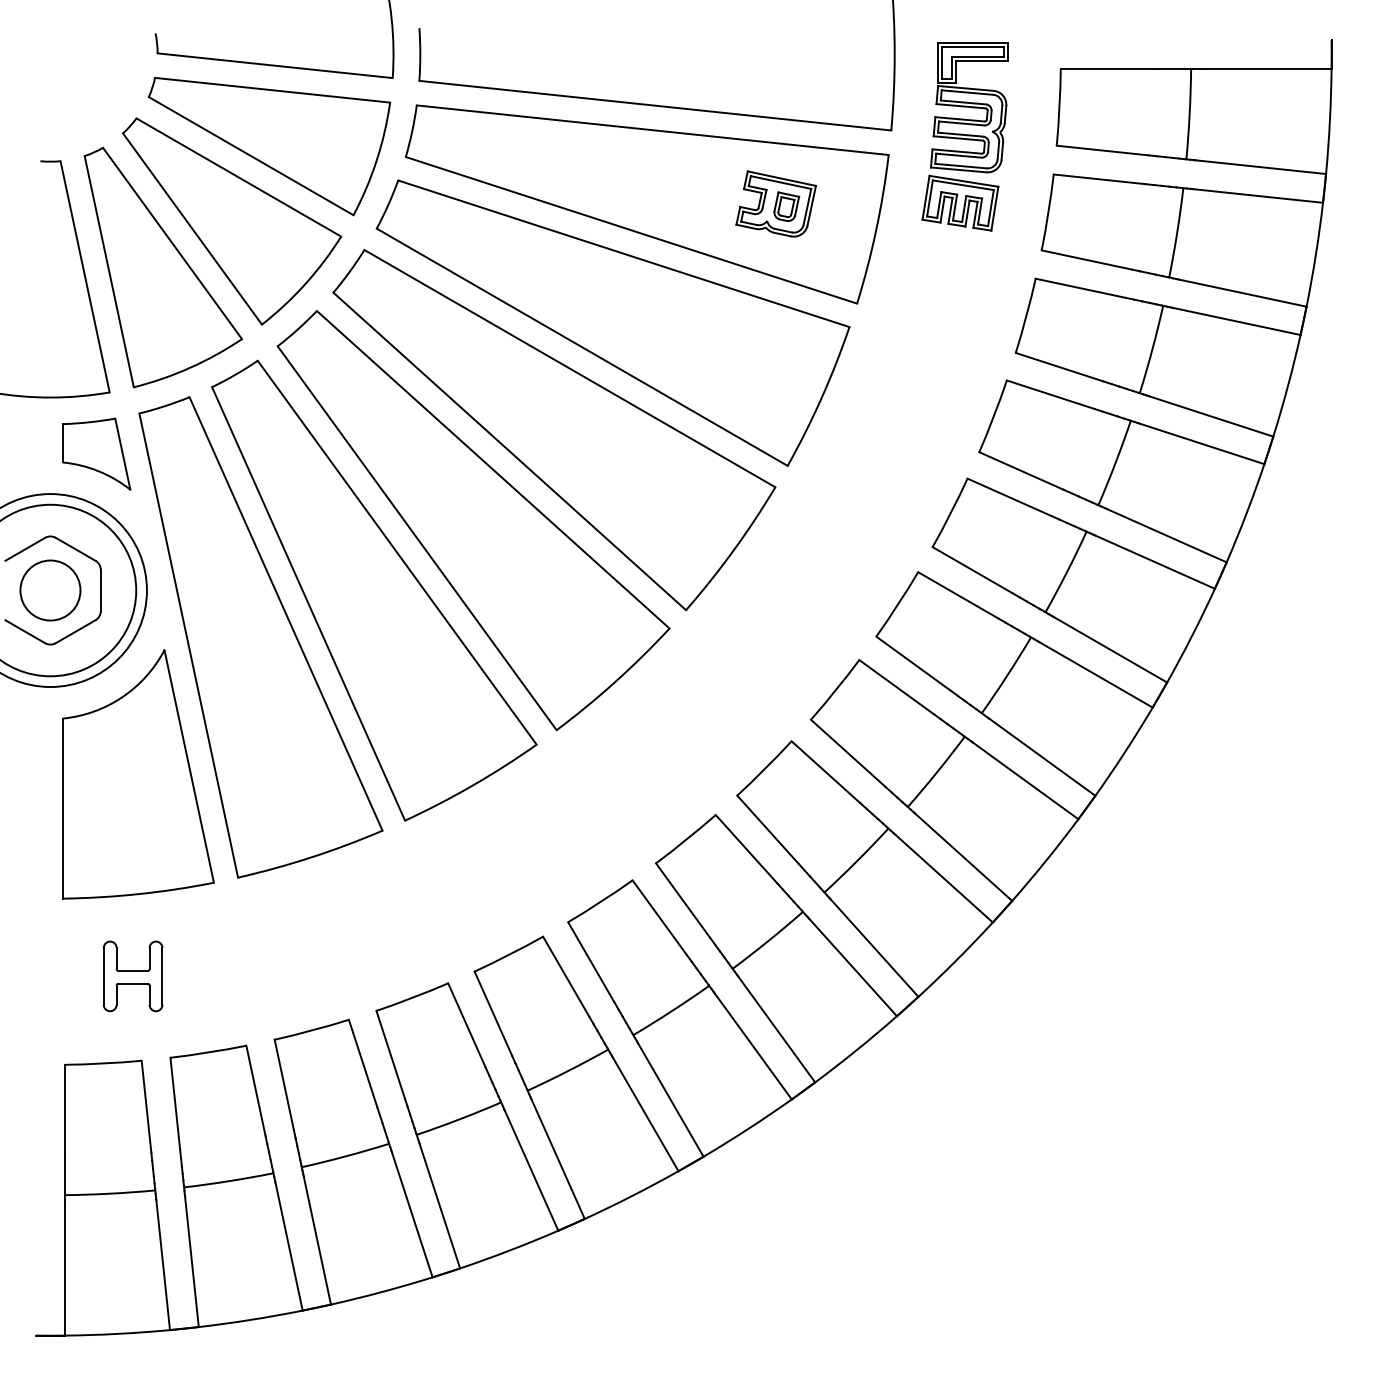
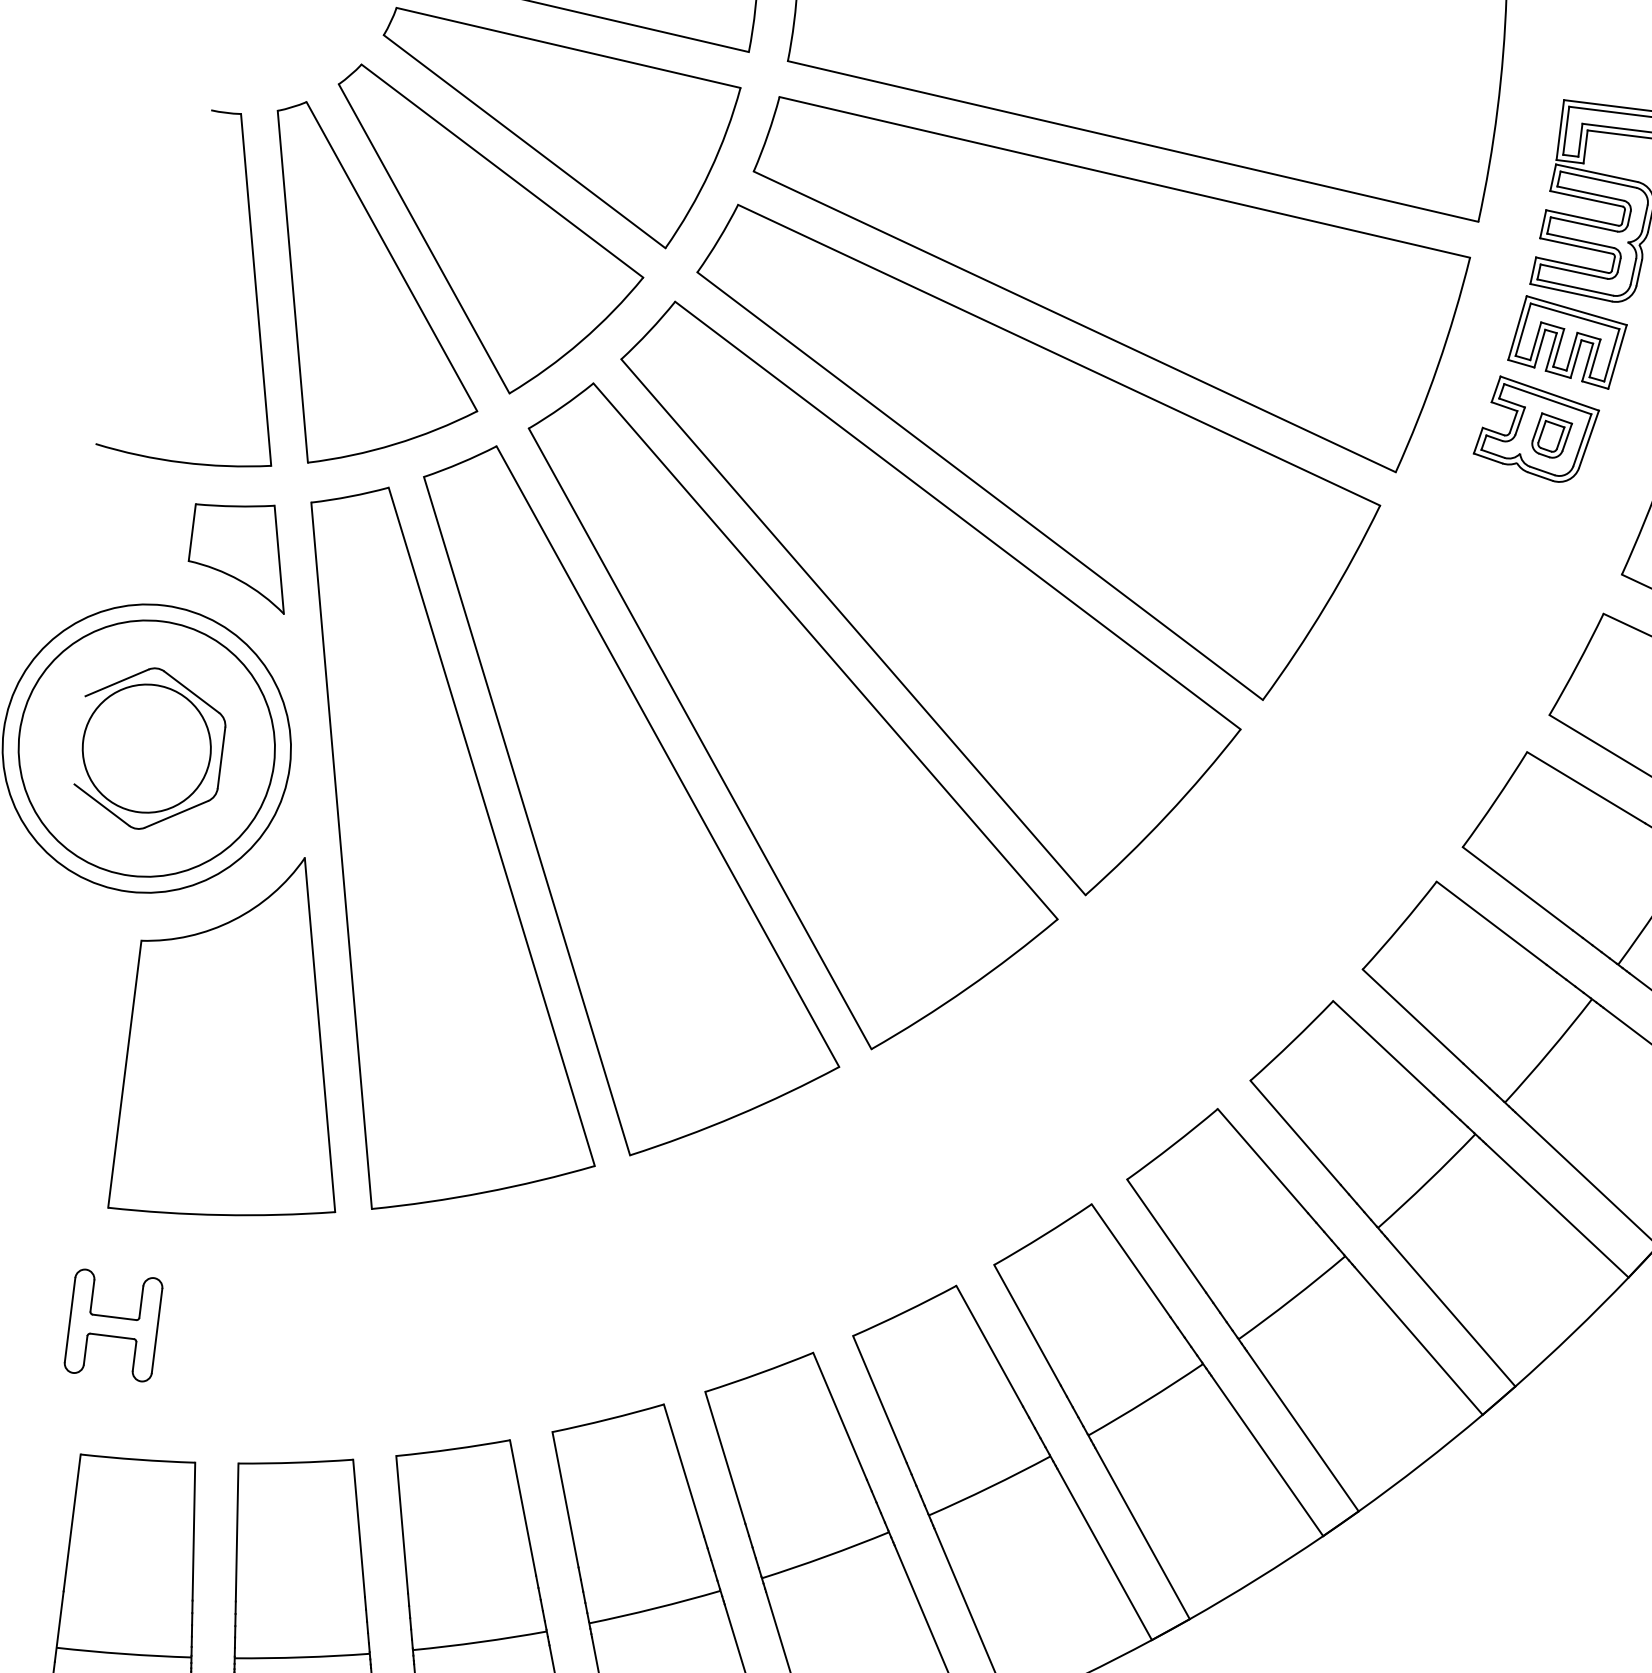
part: (775, 203) -> (1535, 429), moved
circle: (50, 590) -> (146, 748), size x1.43
part: (132, 976) -> (112, 1325), moved

